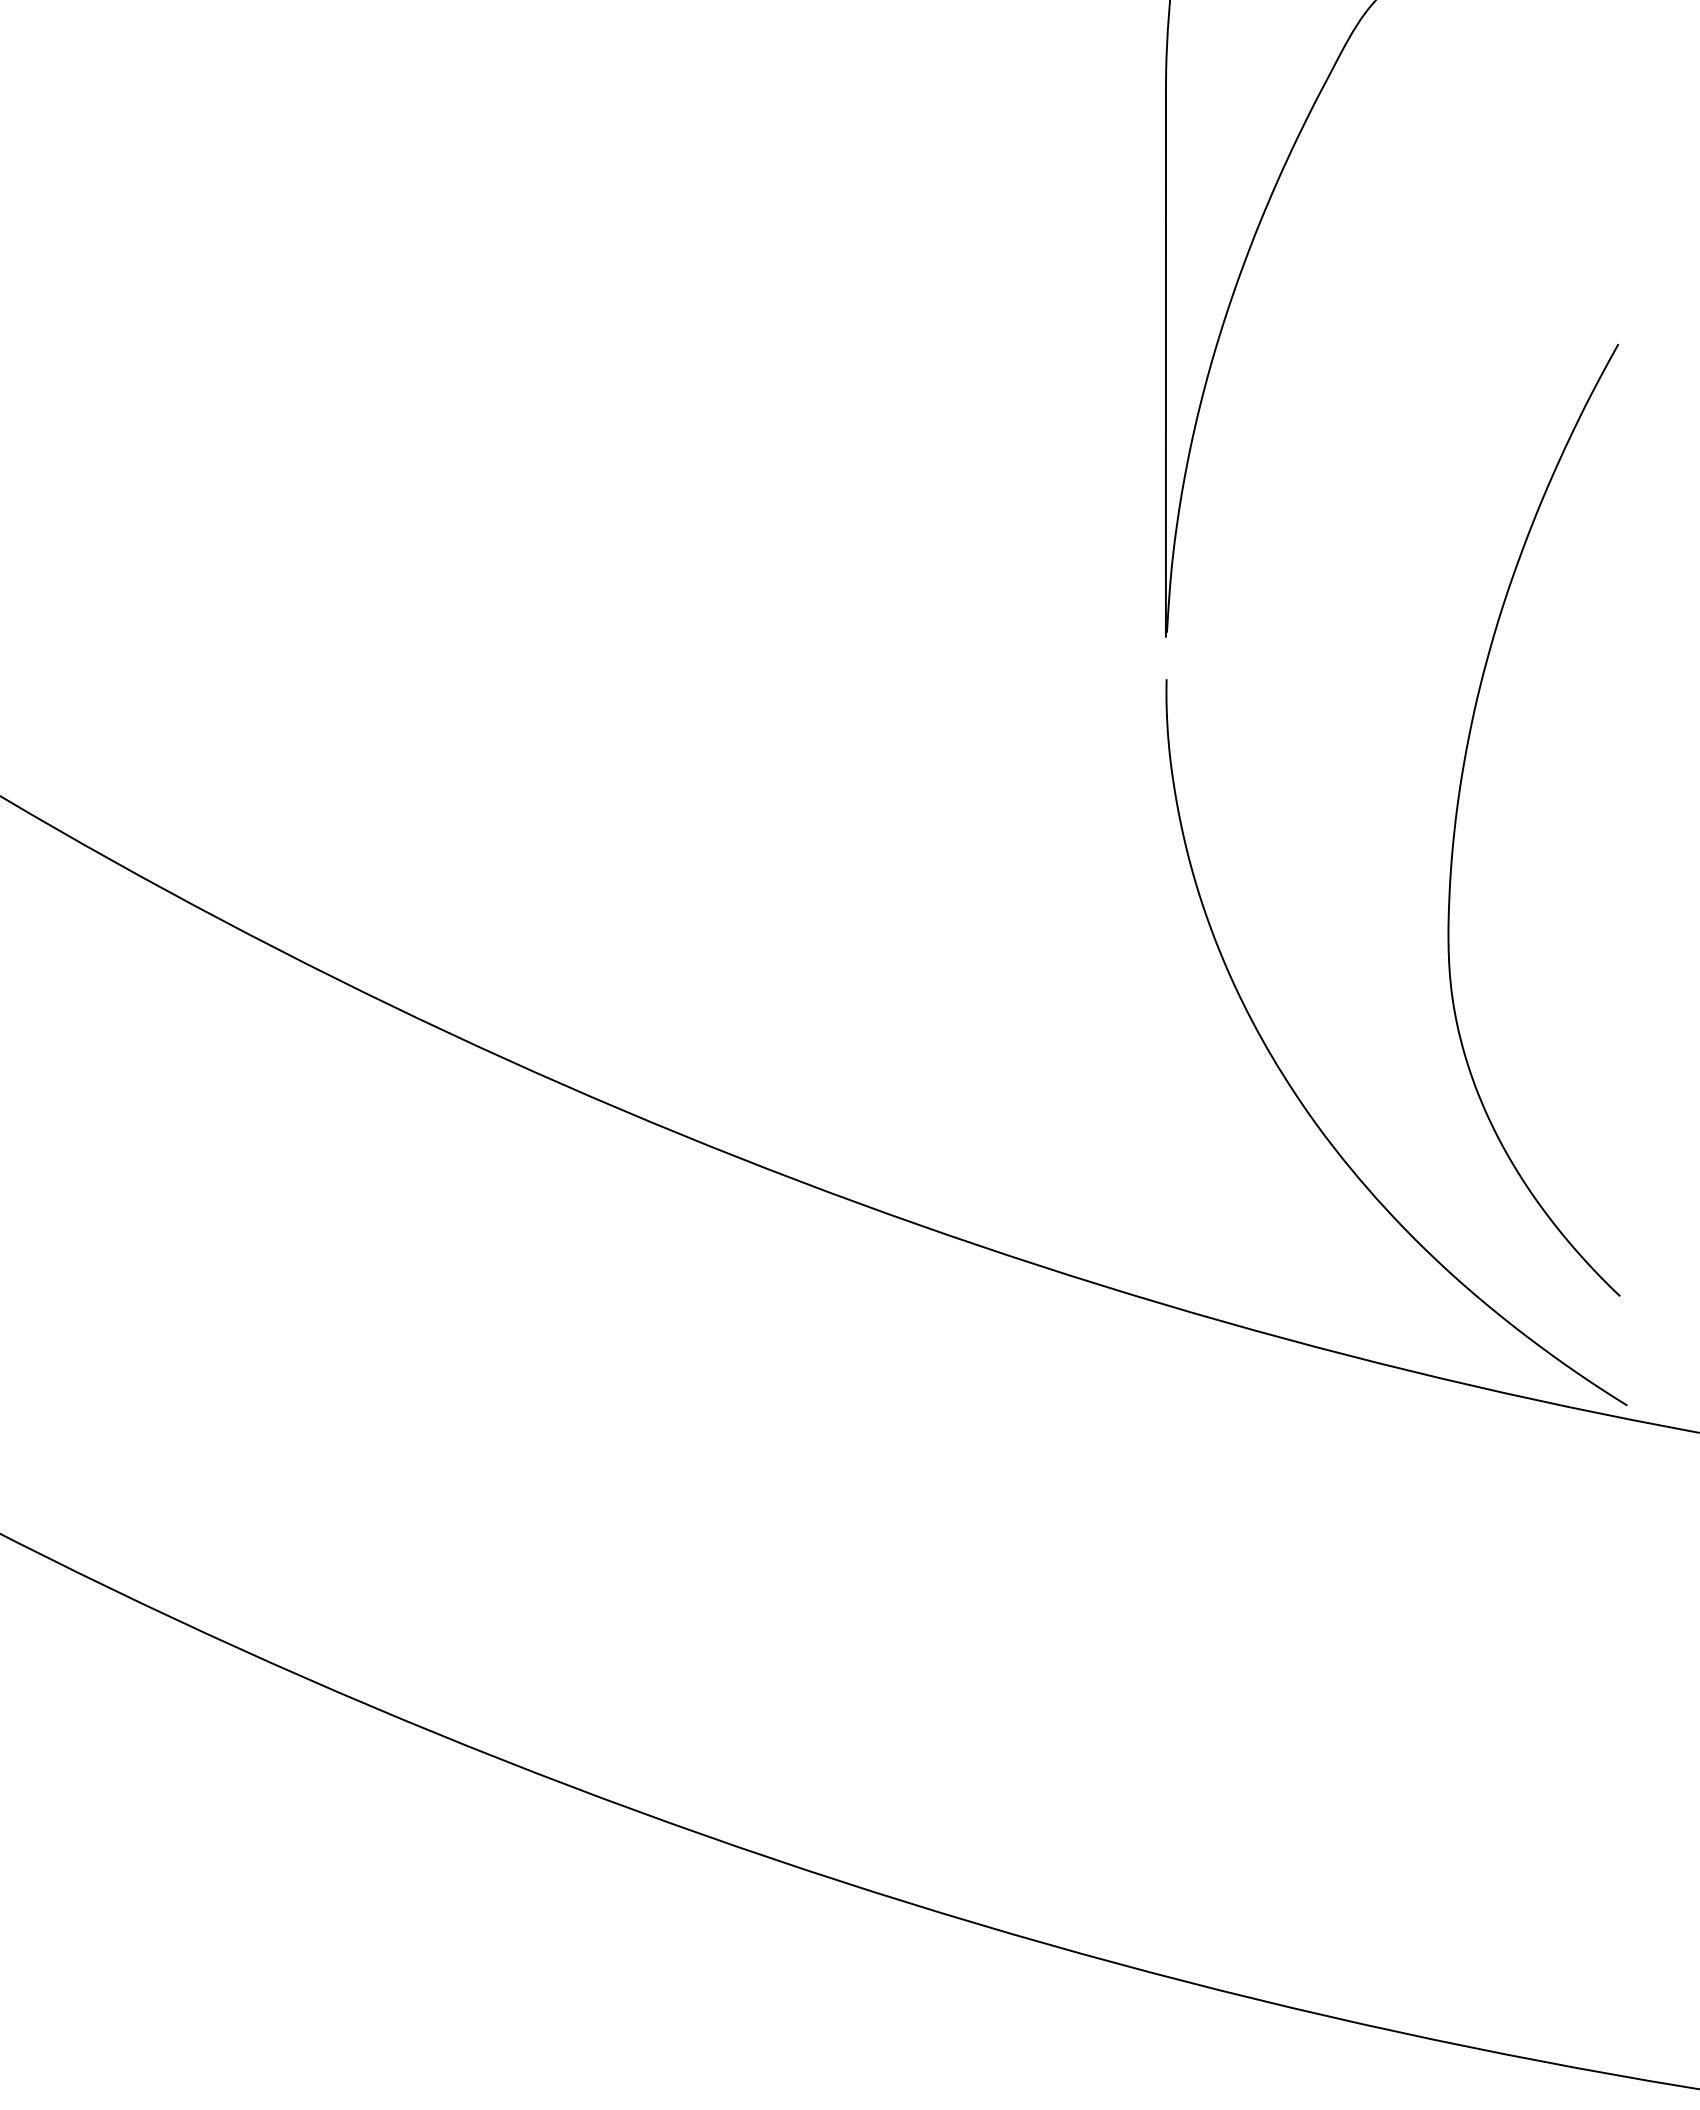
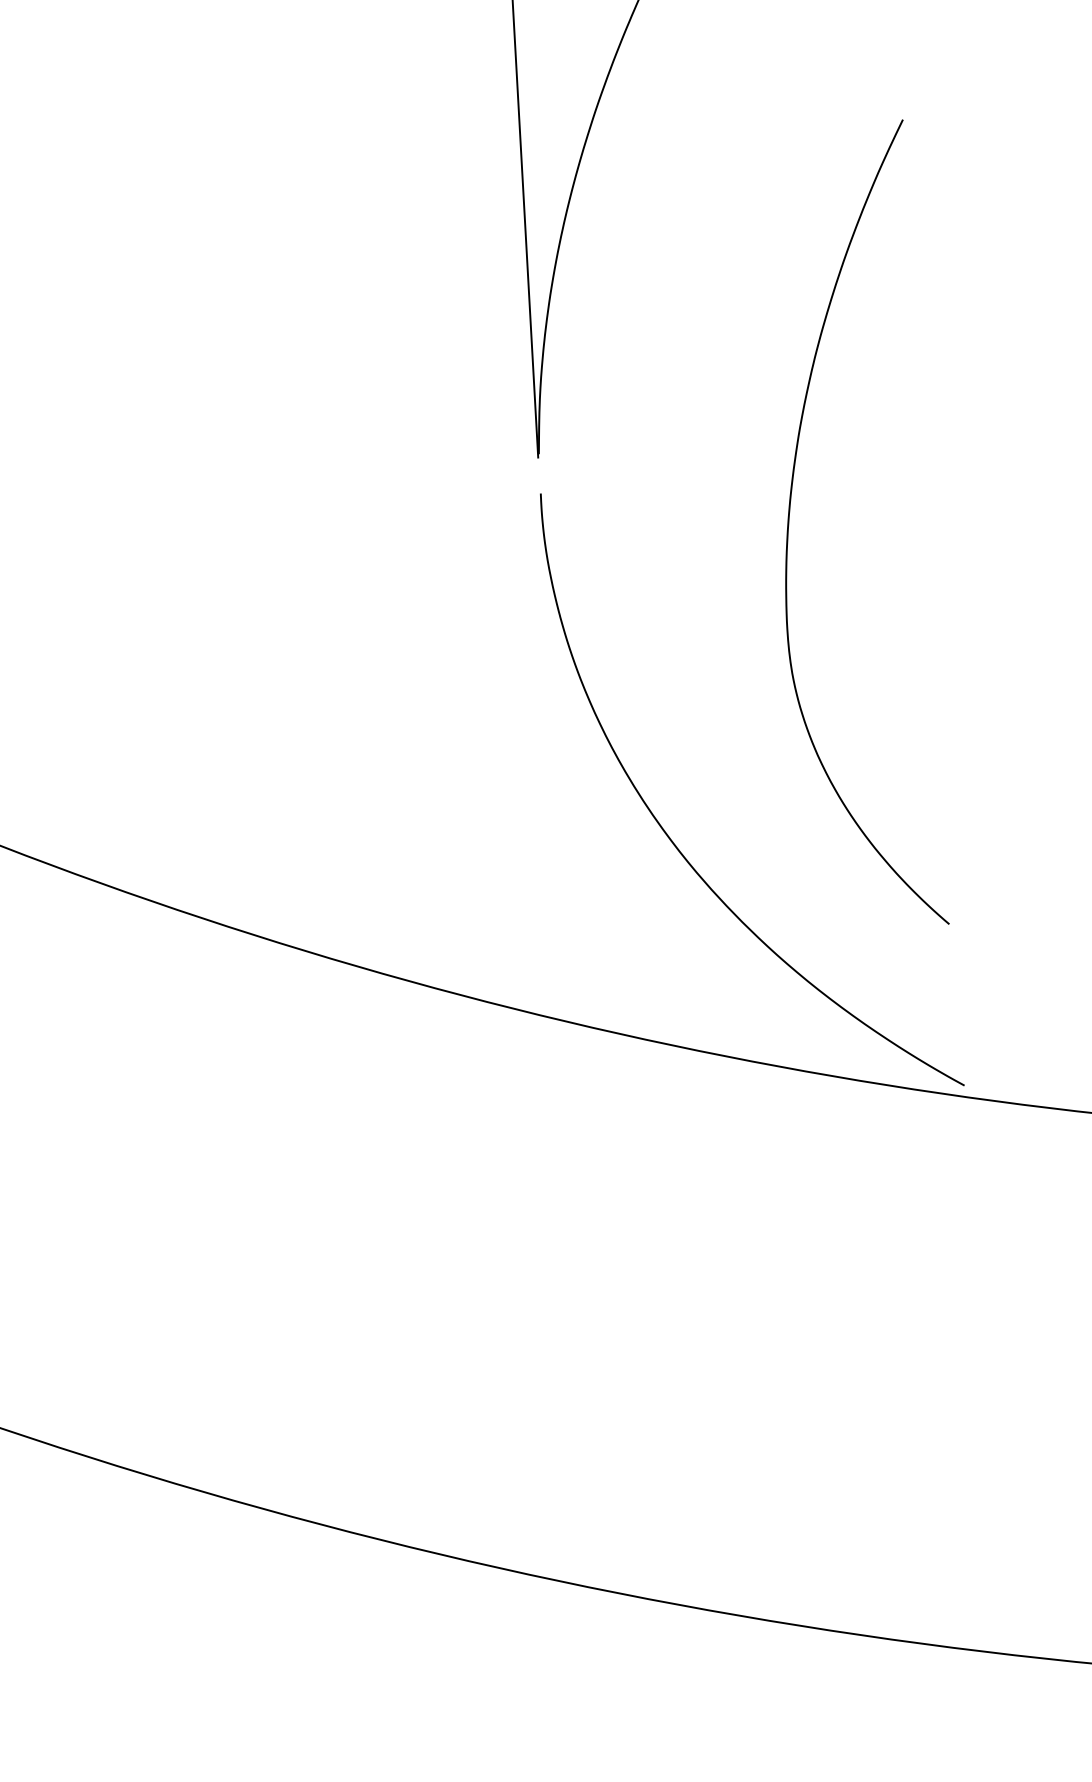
curve: (1458, 808) -> (789, 519), moved

